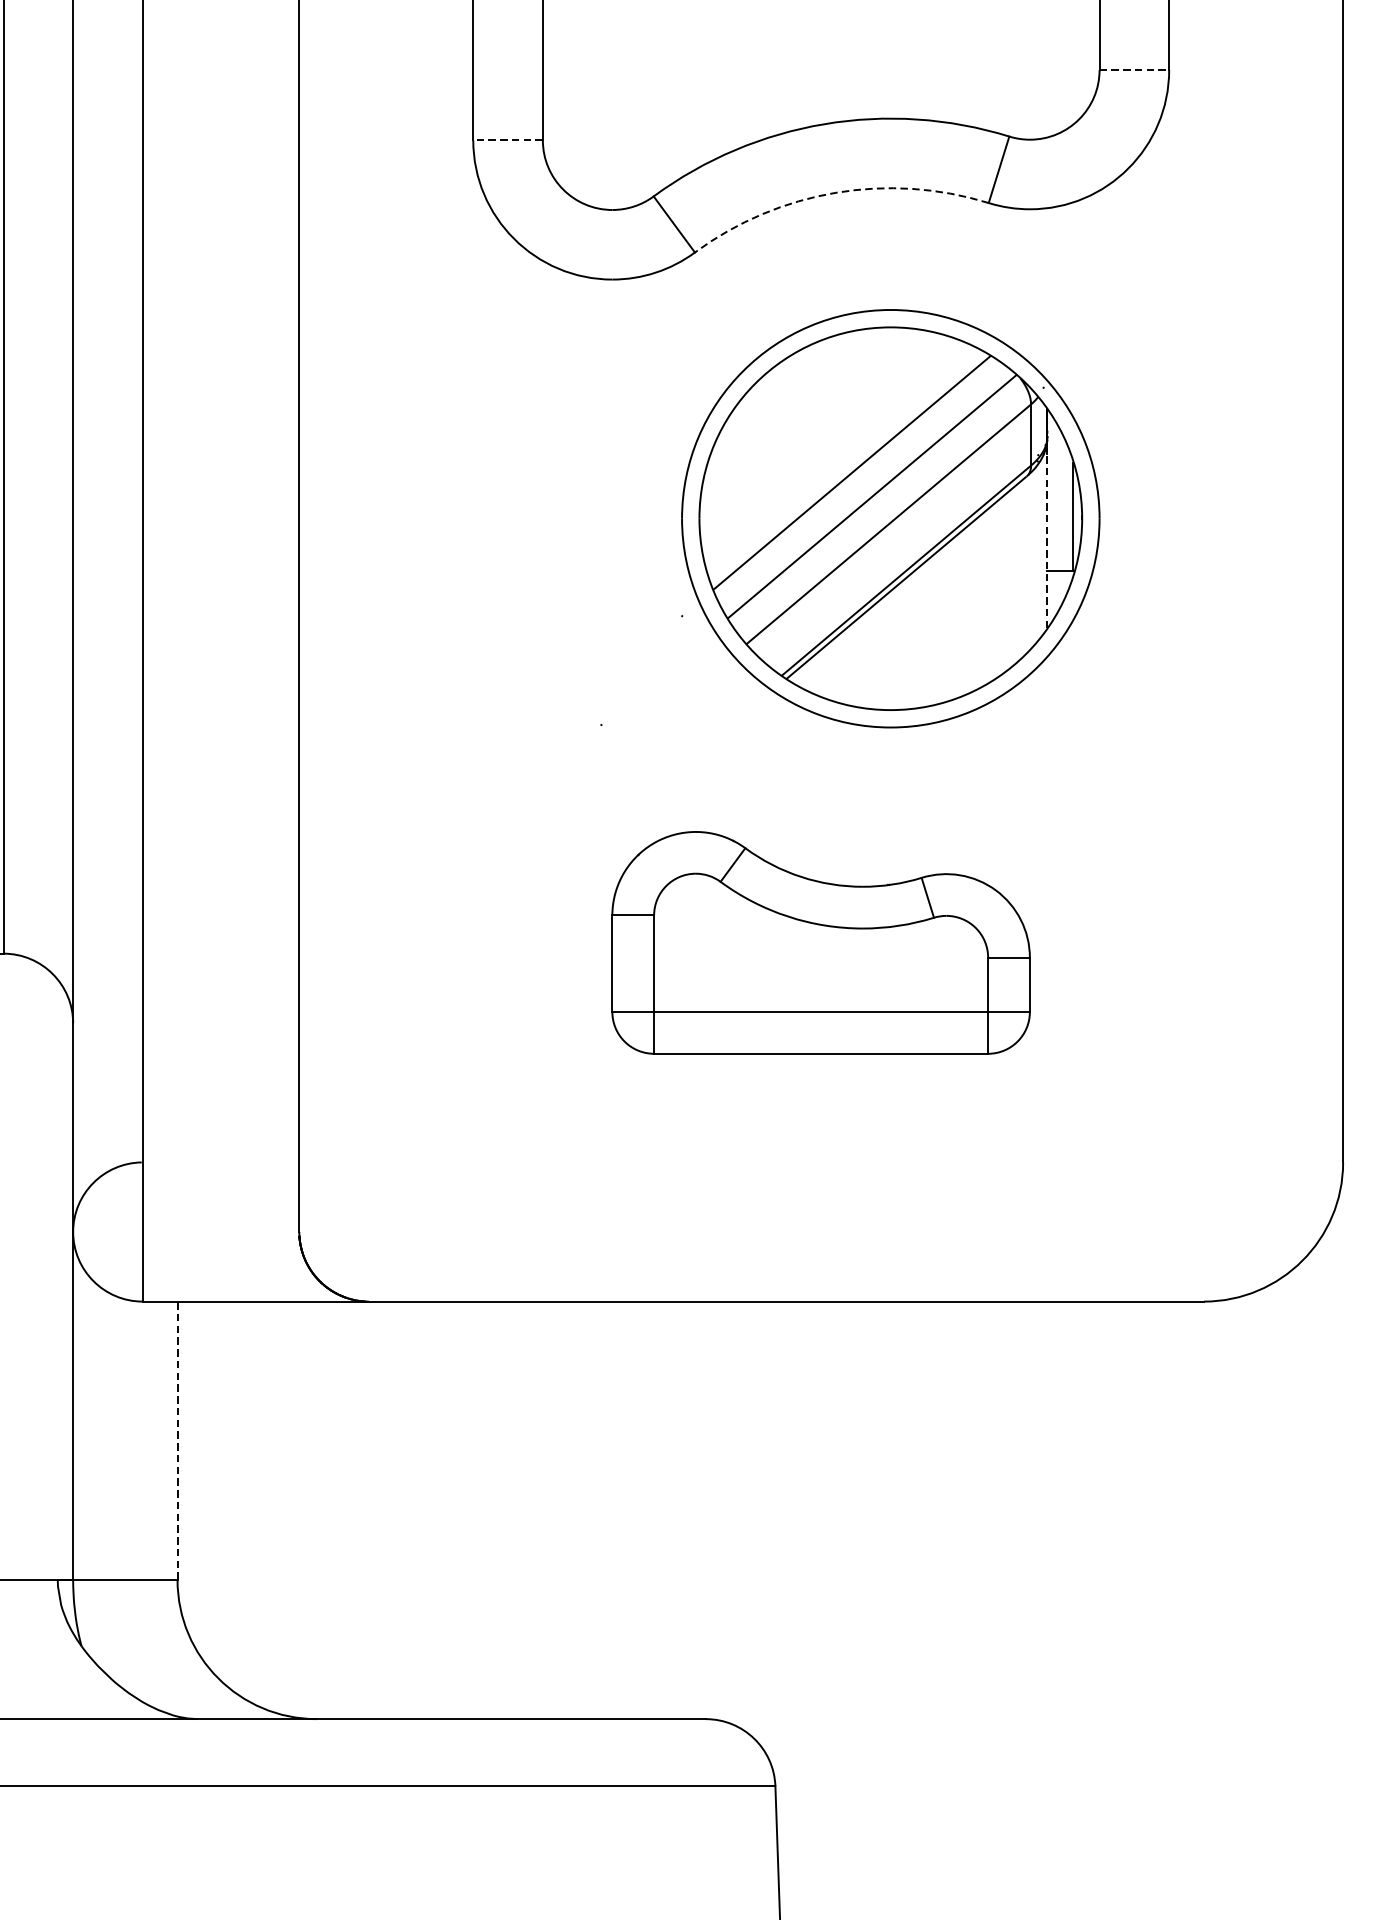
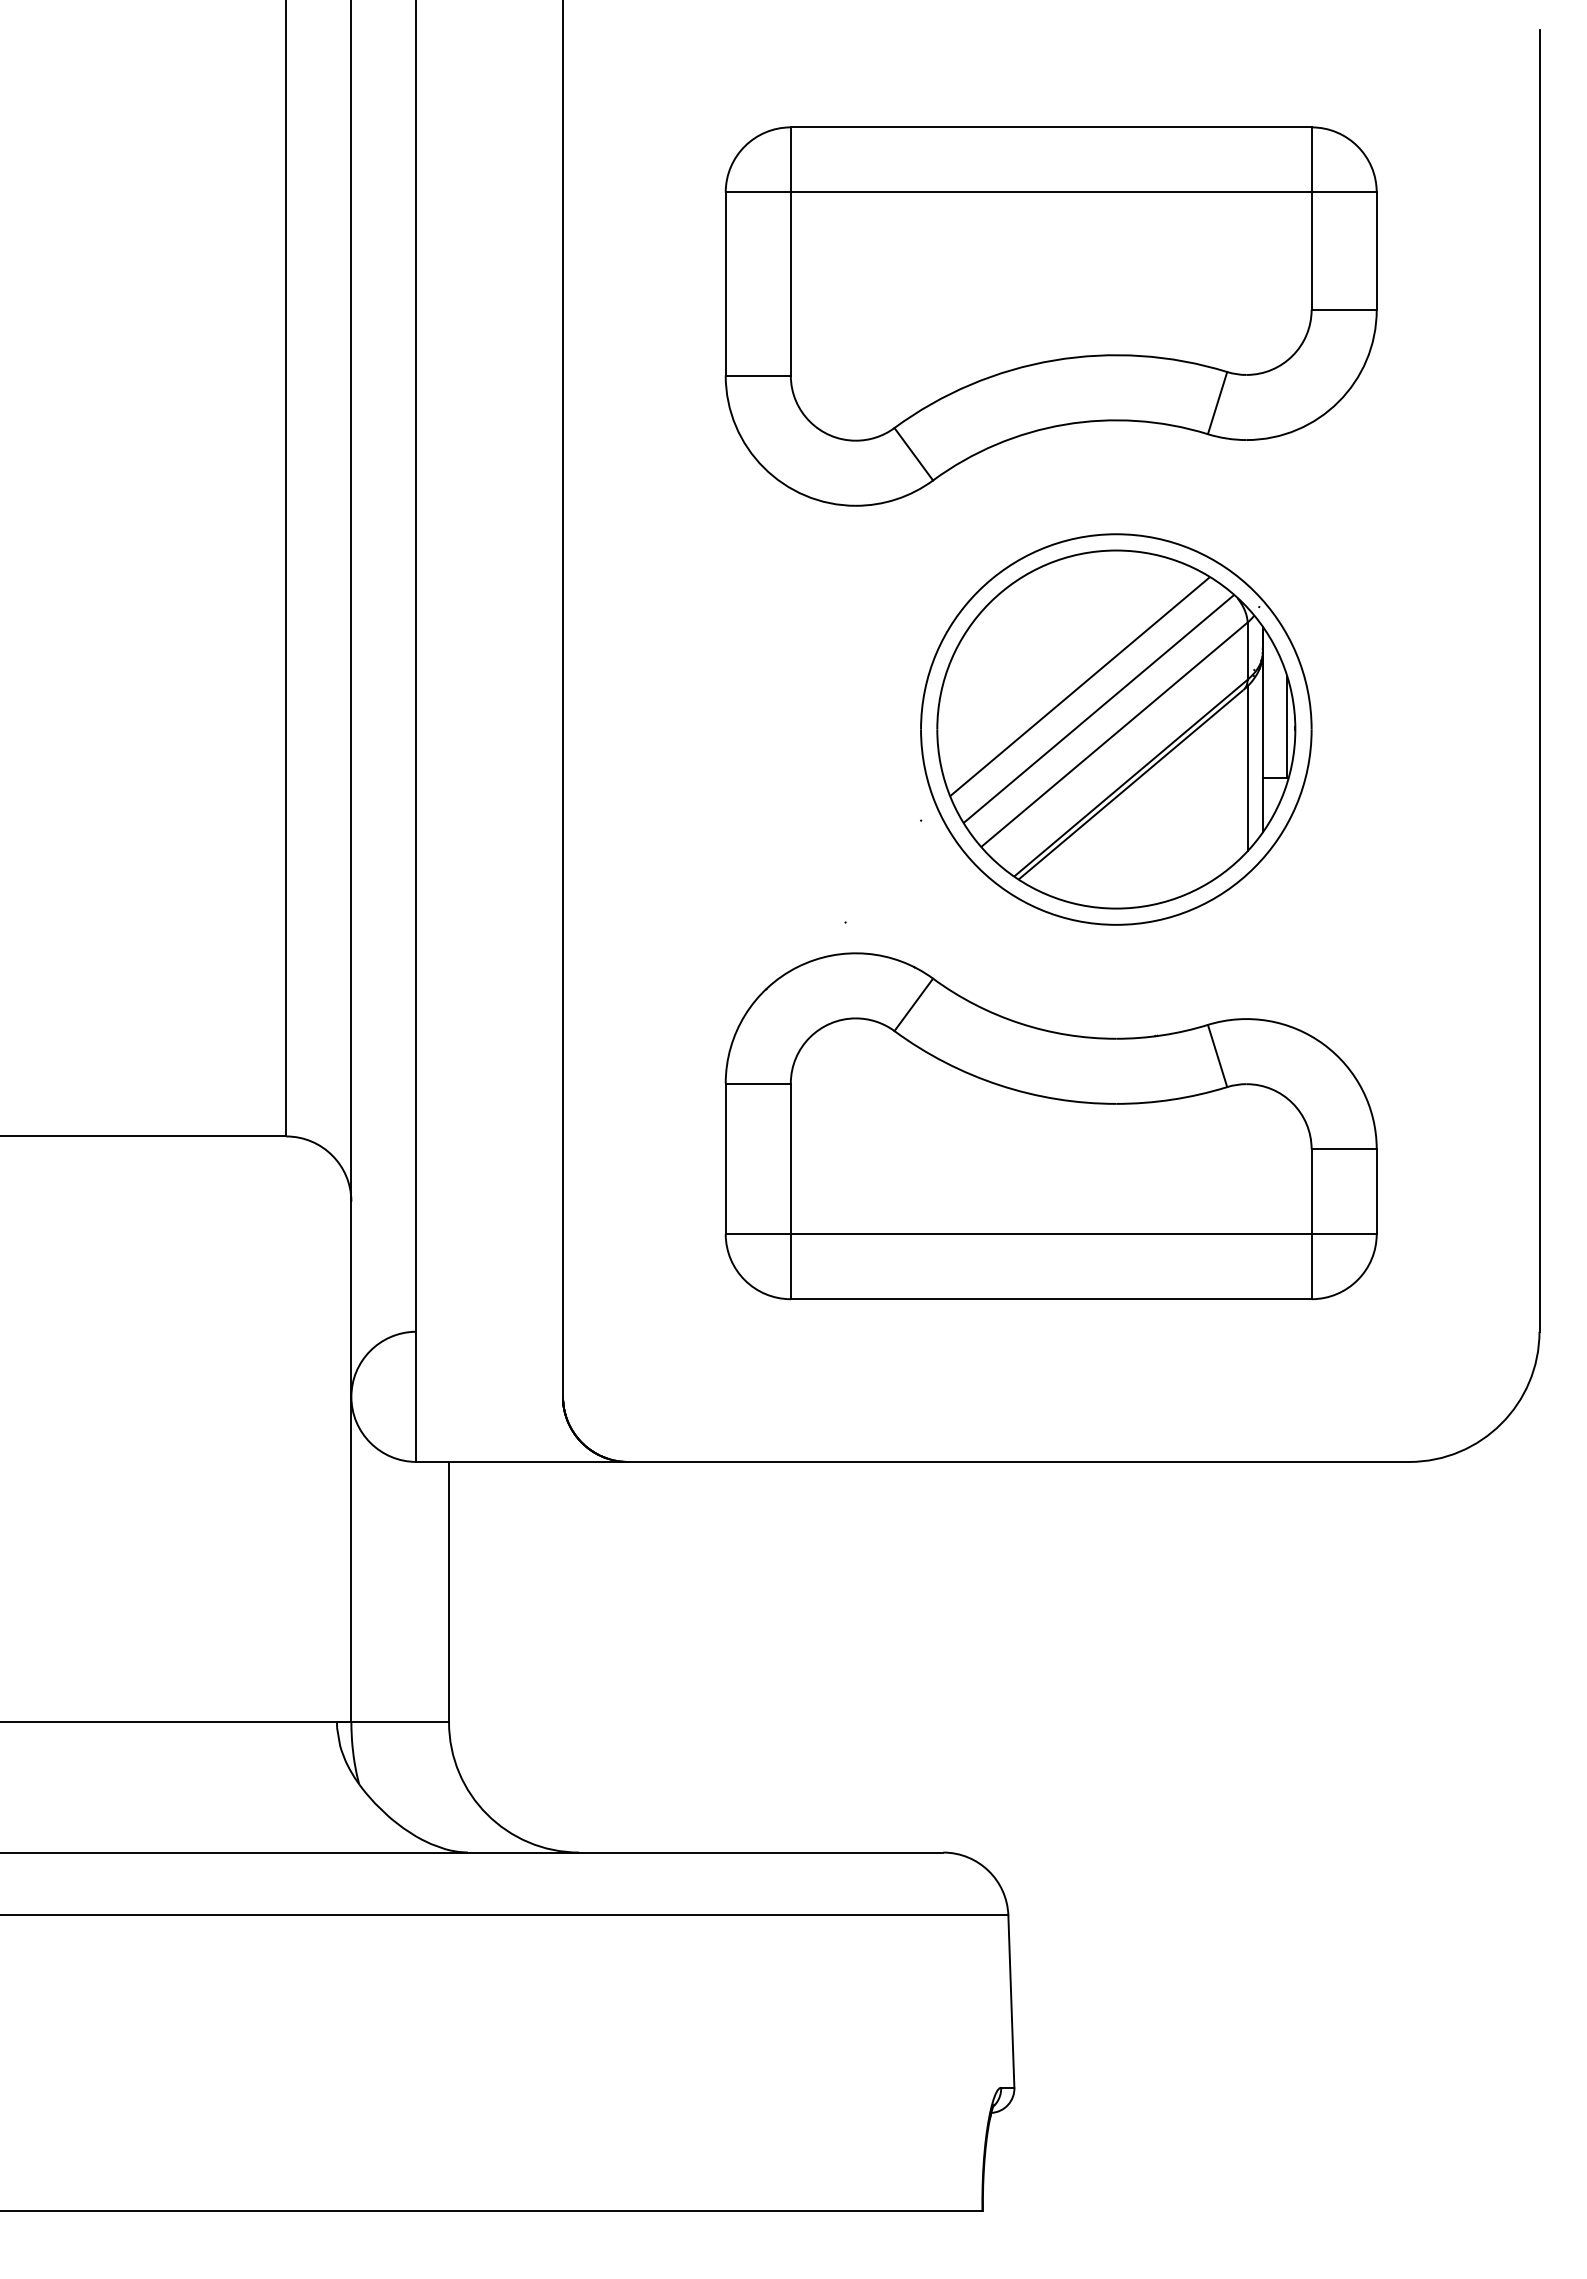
line: (1134, 69) -> (1344, 309), dashed -> solid
line: (508, 140) -> (758, 375), dashed -> solid
arc: (836, 192) -> (1065, 424), dashed -> solid
line: (1047, 532) -> (1262, 742), dashed -> solid
line: (1031, 560) -> (1247, 768), added
part: (820, 943) -> (1050, 1126), size x1.67
line: (178, 1440) -> (449, 1591), dashed -> solid

